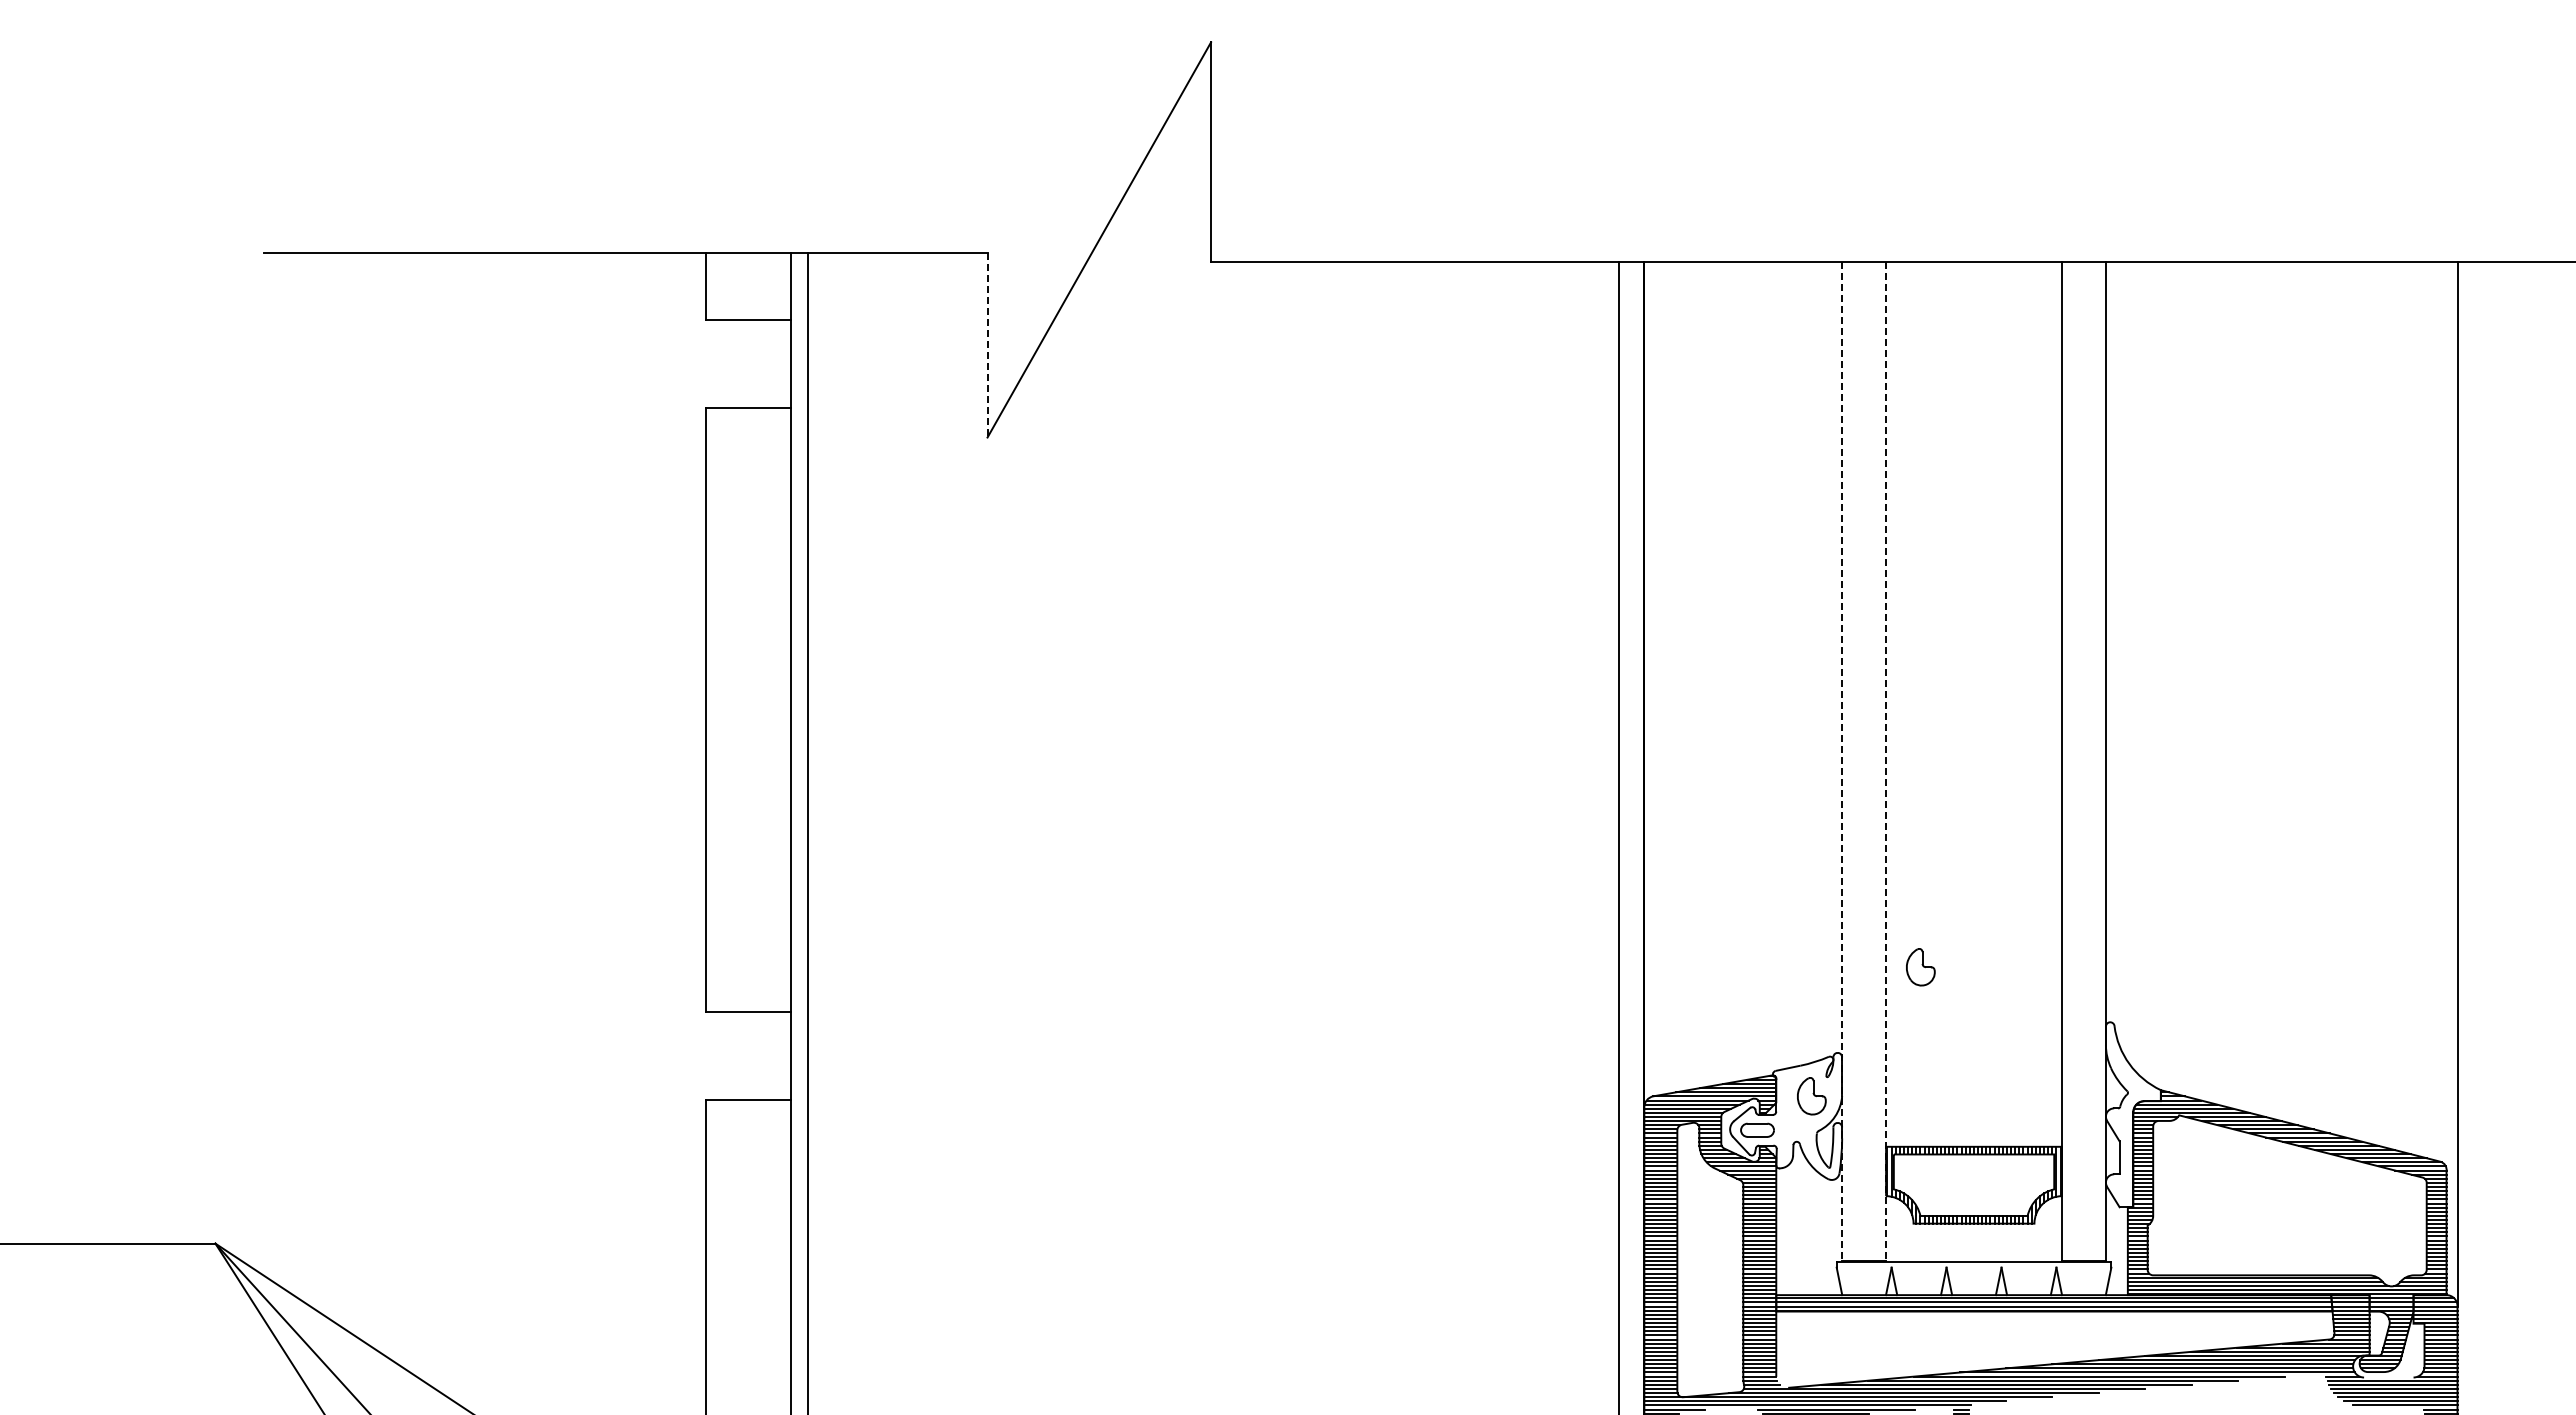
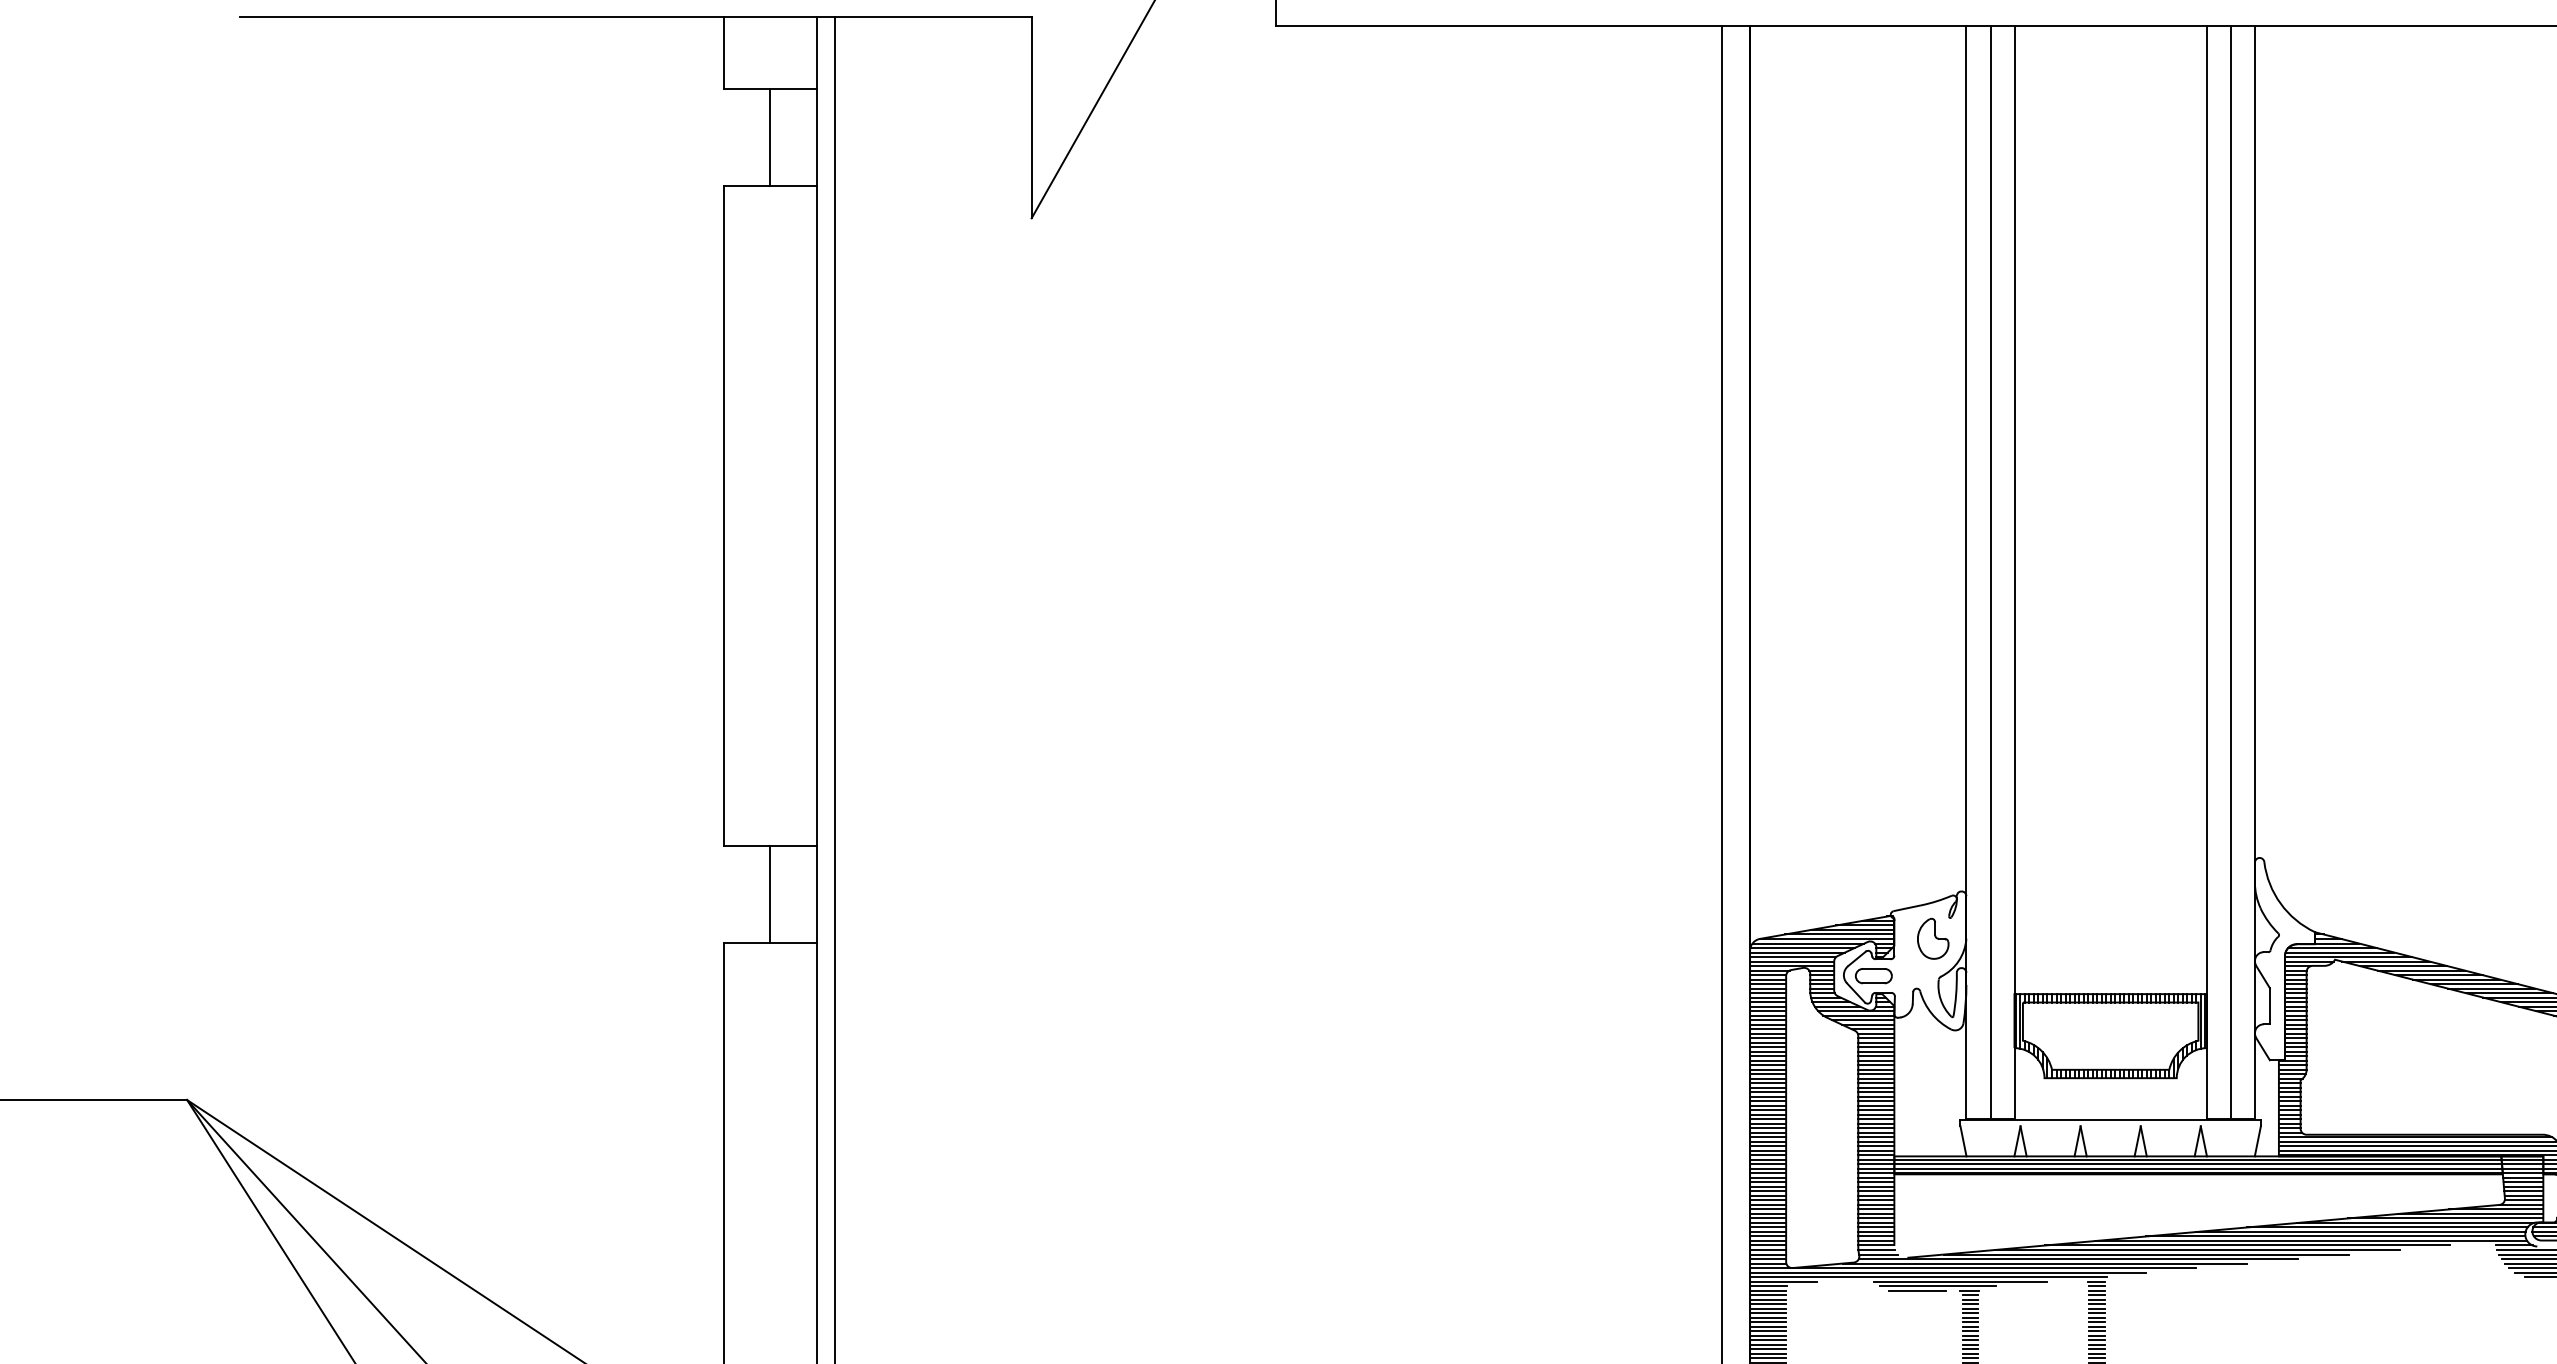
line: (987, 345) -> (1031, 117), dashed -> solid
line: (748, 363) -> (770, 137), added
line: (1864, 760) -> (1990, 571), added
line: (2083, 760) -> (2230, 571), added
line: (1842, 761) -> (1966, 572), dashed -> solid
line: (1886, 761) -> (2014, 572), dashed -> solid
part: (1920, 967) -> (2052, 798), removed
line: (748, 1055) -> (770, 894), added

